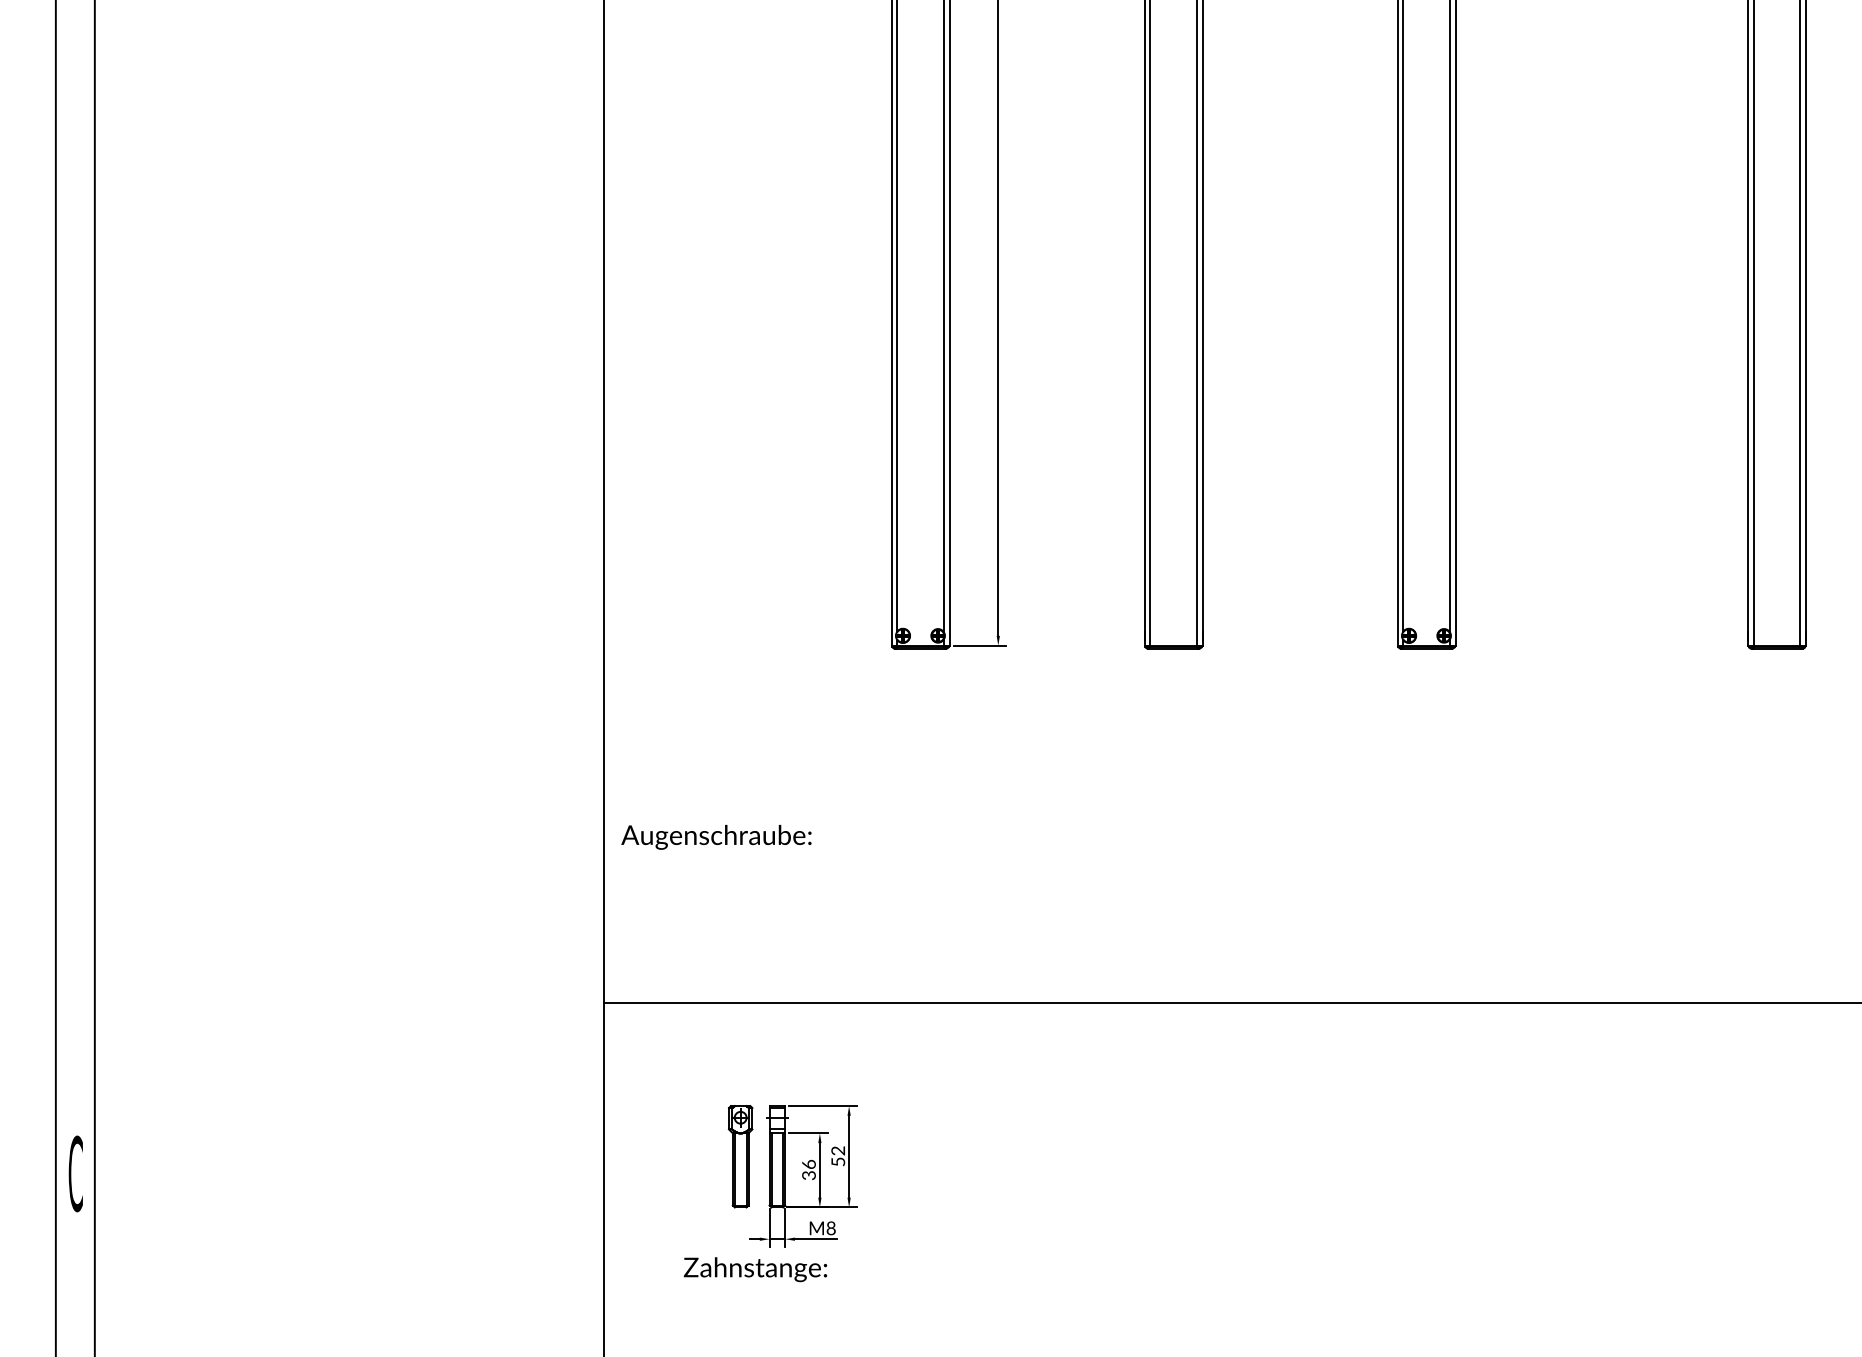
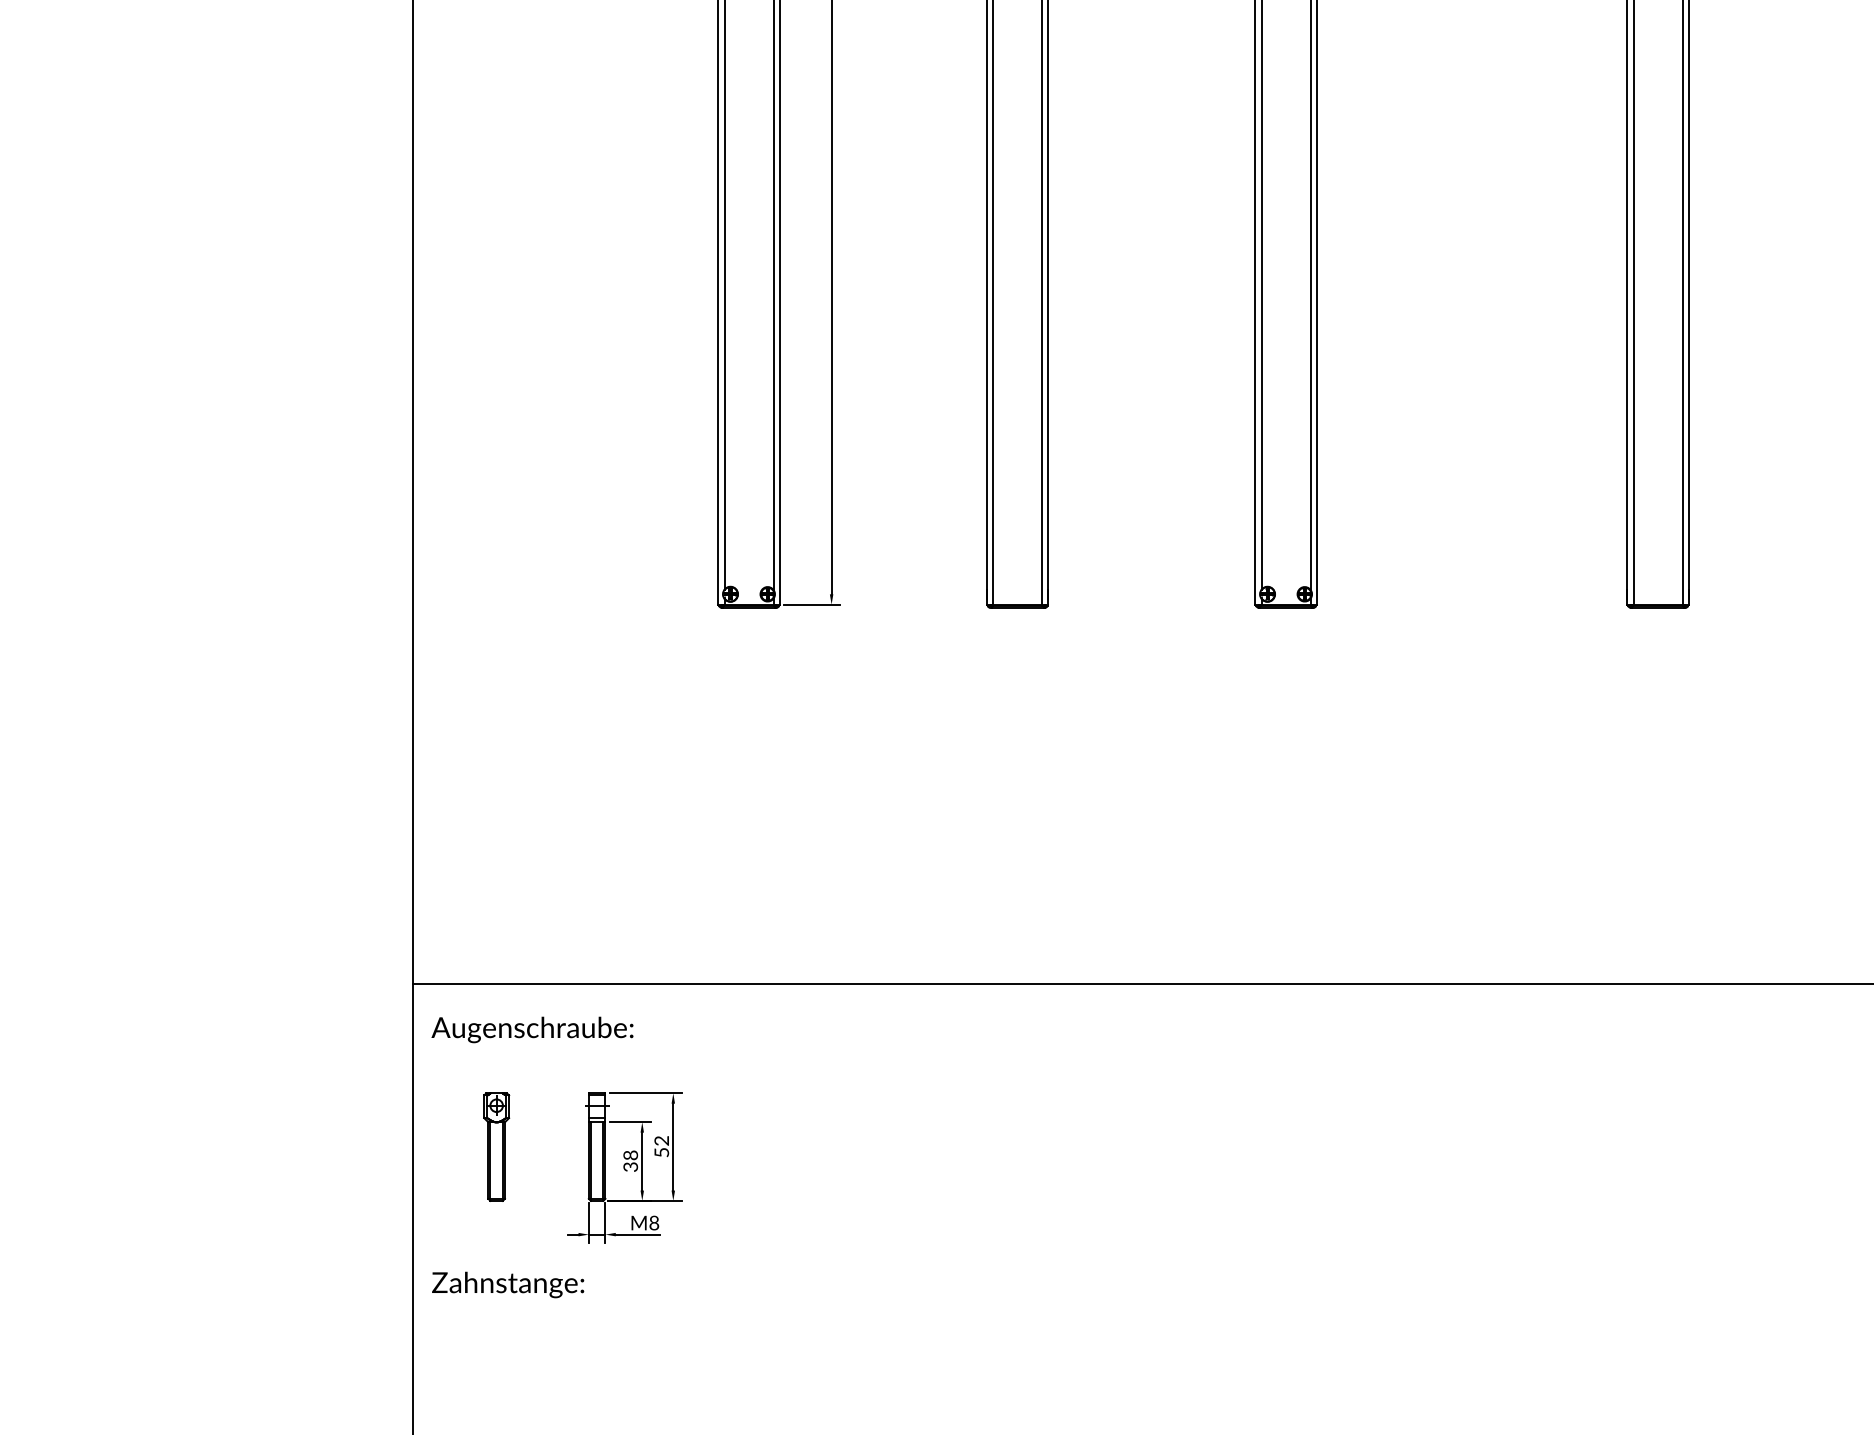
text: (716, 837) -> (532, 1030), moved
part: (740, 1156) -> (496, 1146), moved
text: (808, 1164) -> (630, 1155), 36 -> 38
text: (755, 1269) -> (508, 1284), moved

